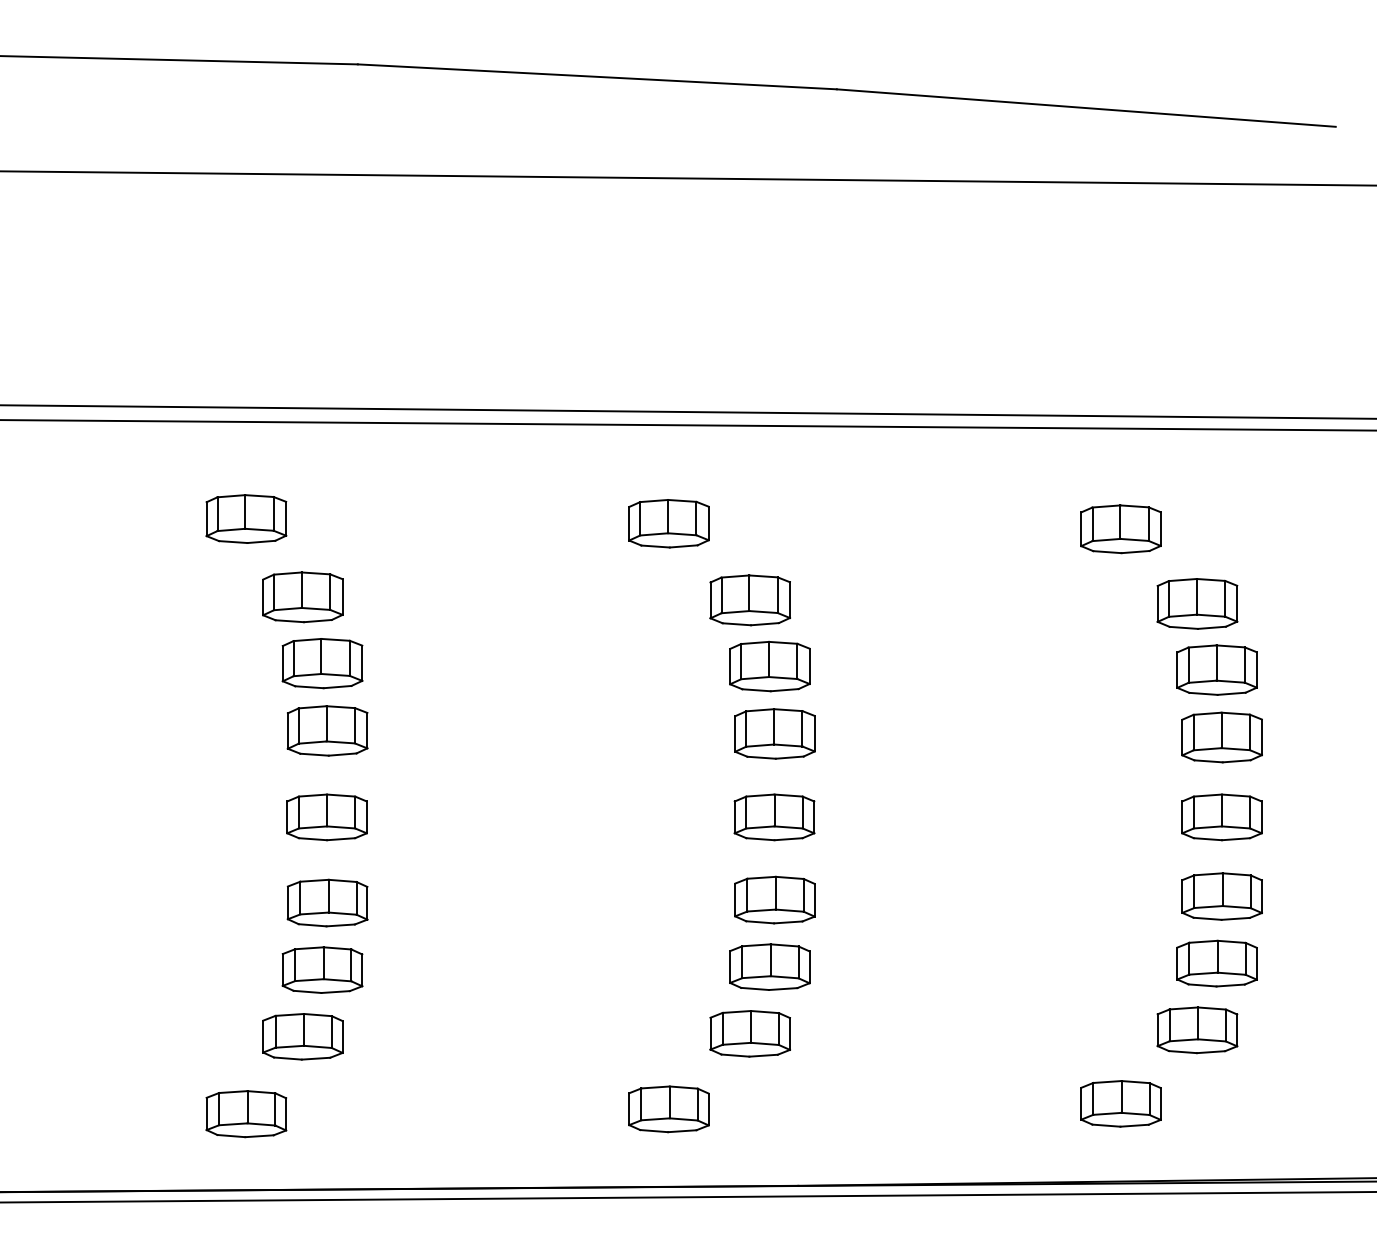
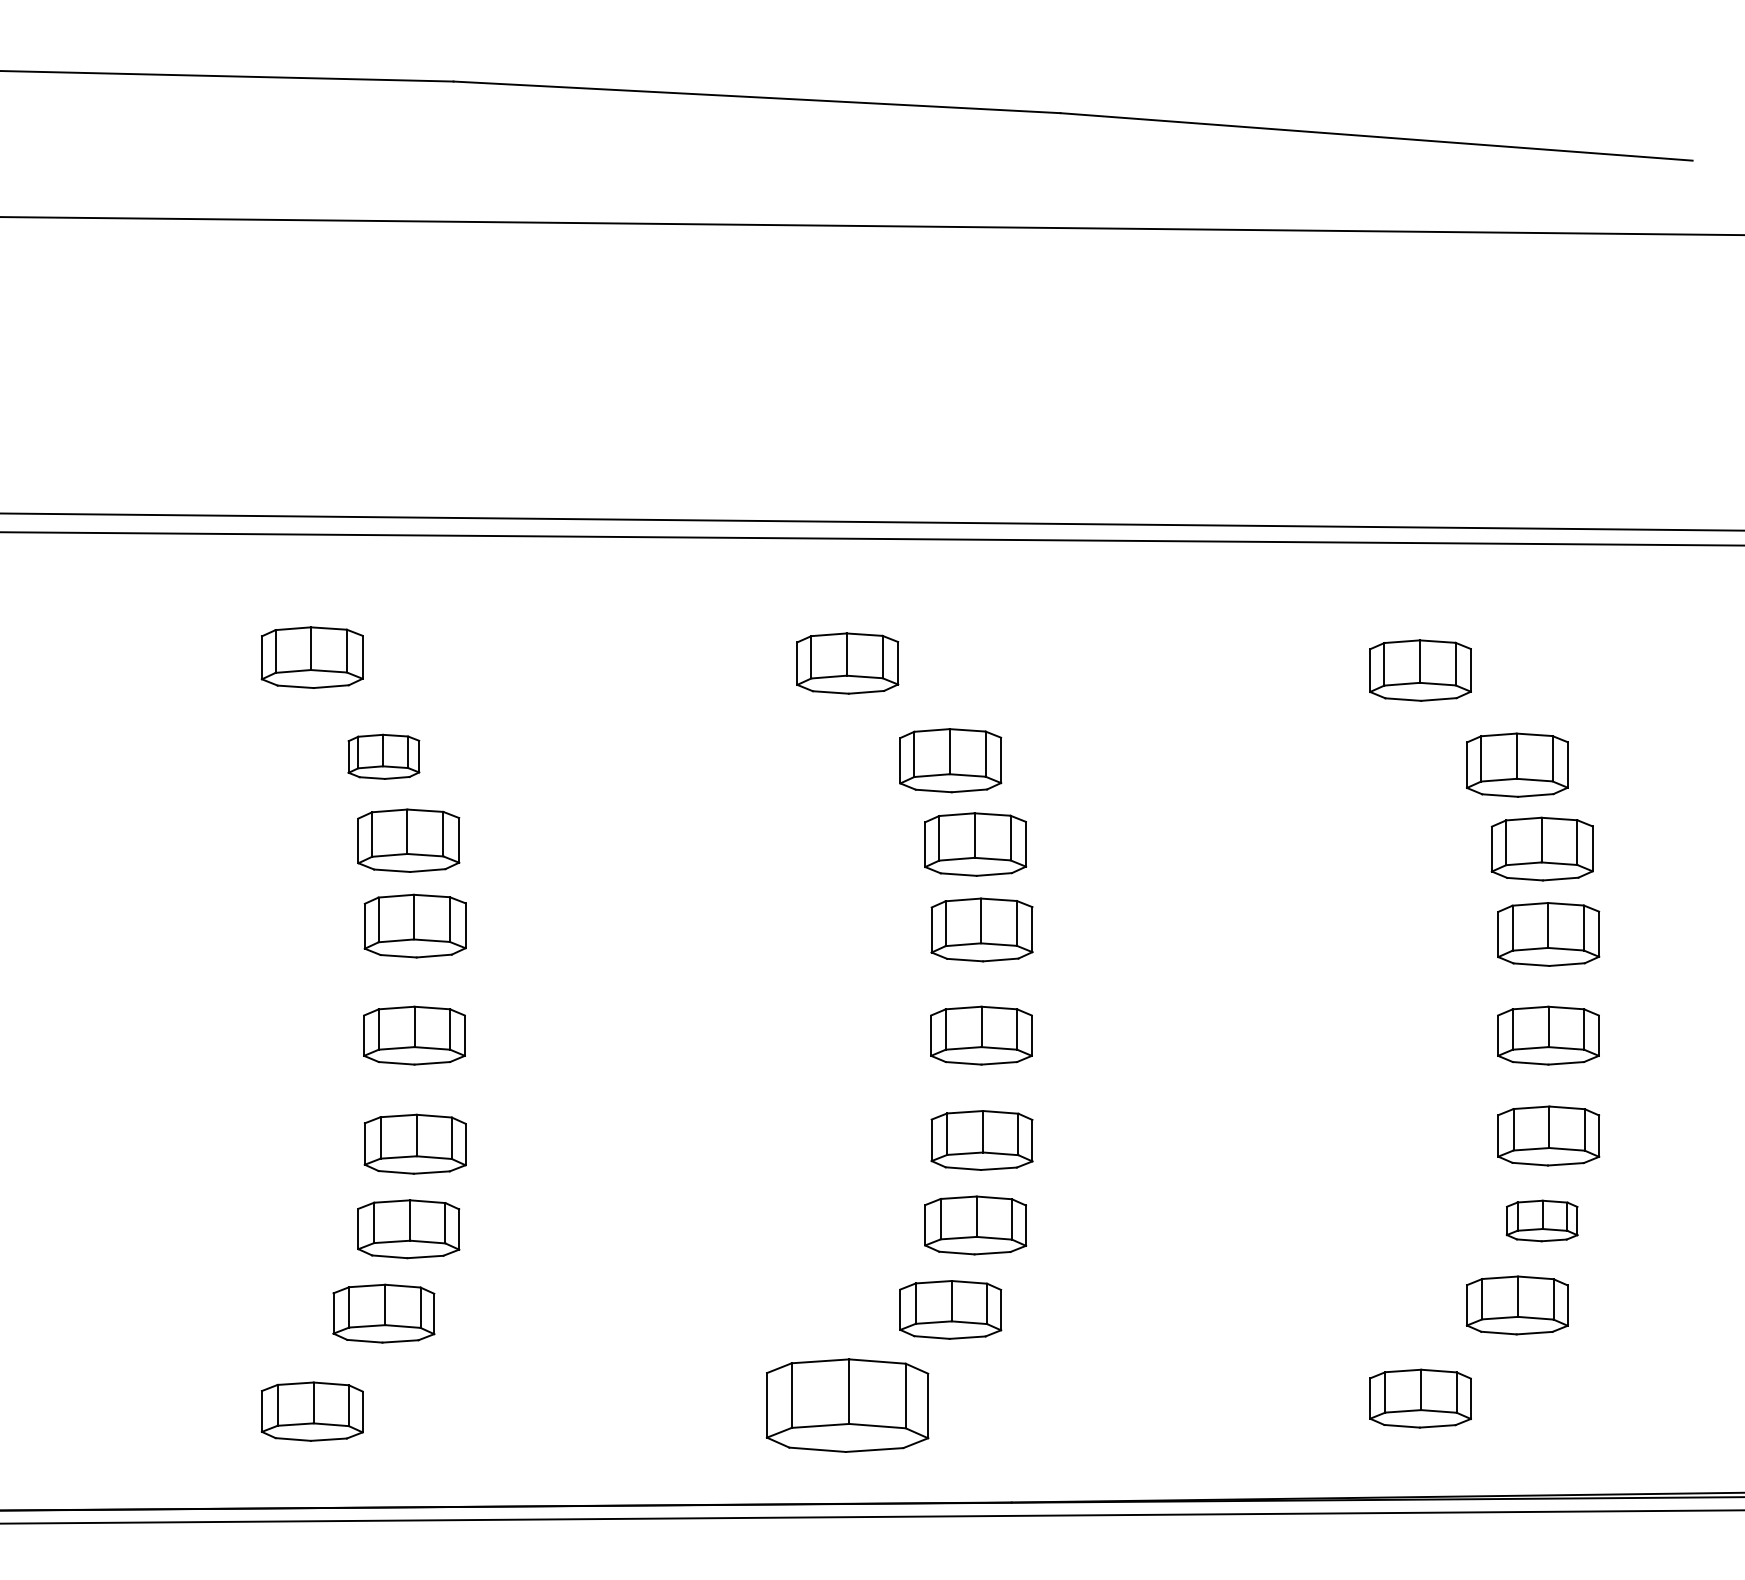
part: (302, 597) -> (383, 756), size x0.7
part: (1216, 963) -> (1541, 1220), size x0.7
part: (668, 1109) -> (847, 1405), size x1.6

